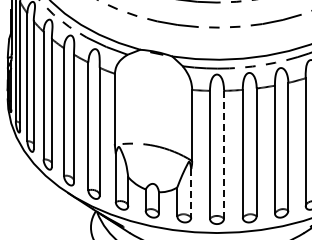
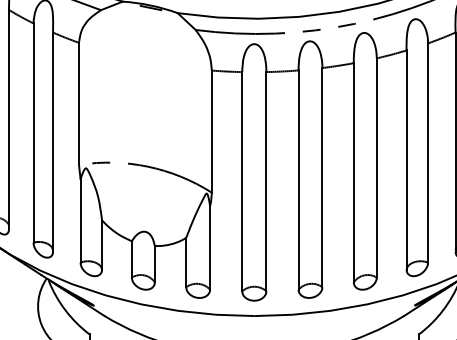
line: (224, 154) -> (267, 181), dashed -> solid
line: (191, 193) -> (210, 248), dashed -> solid

